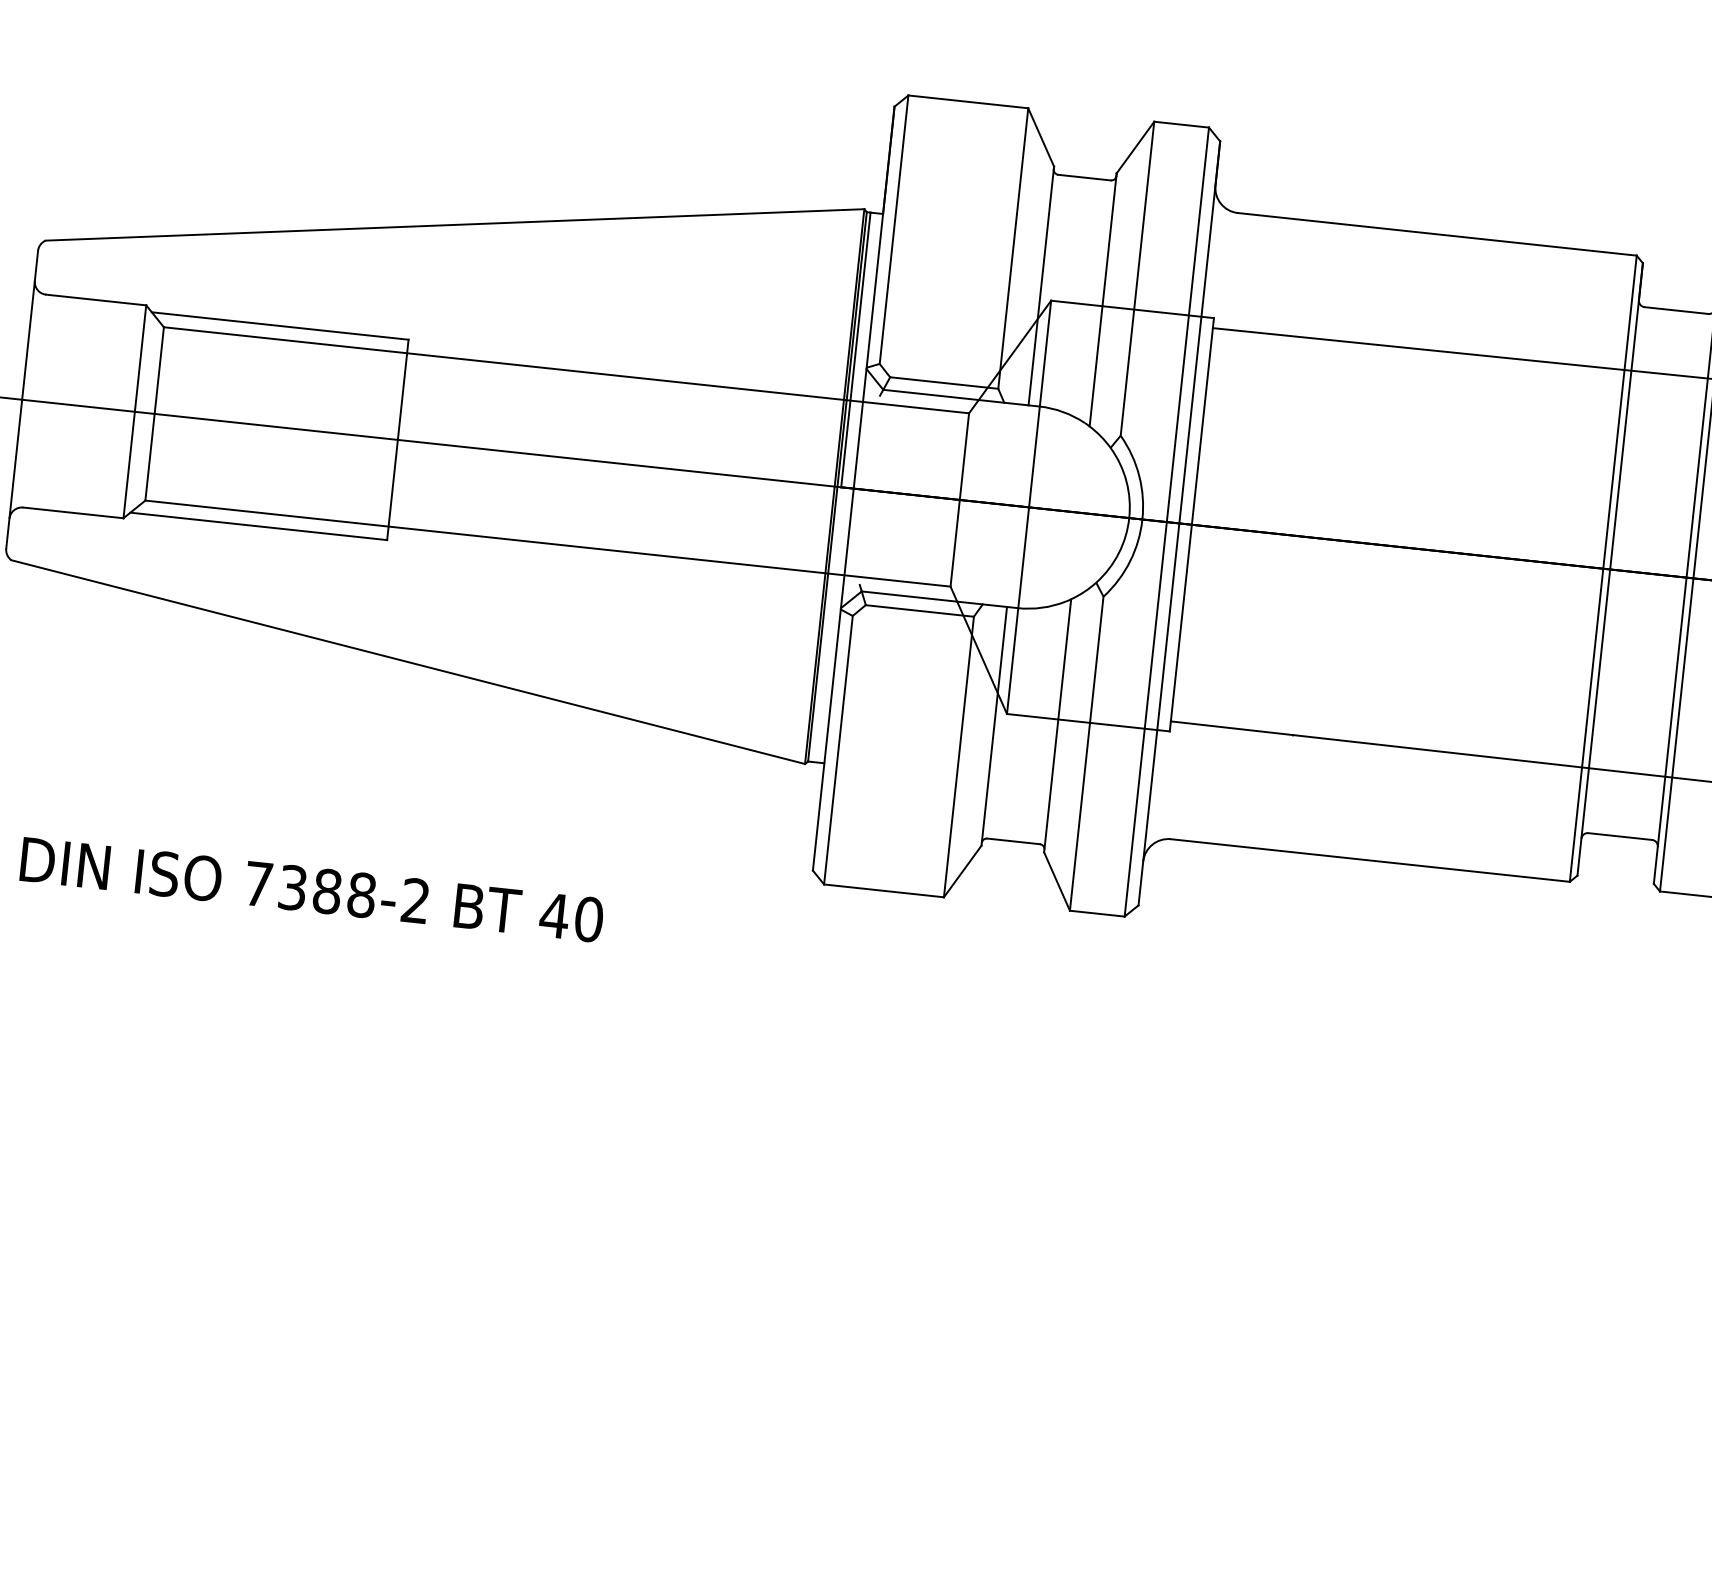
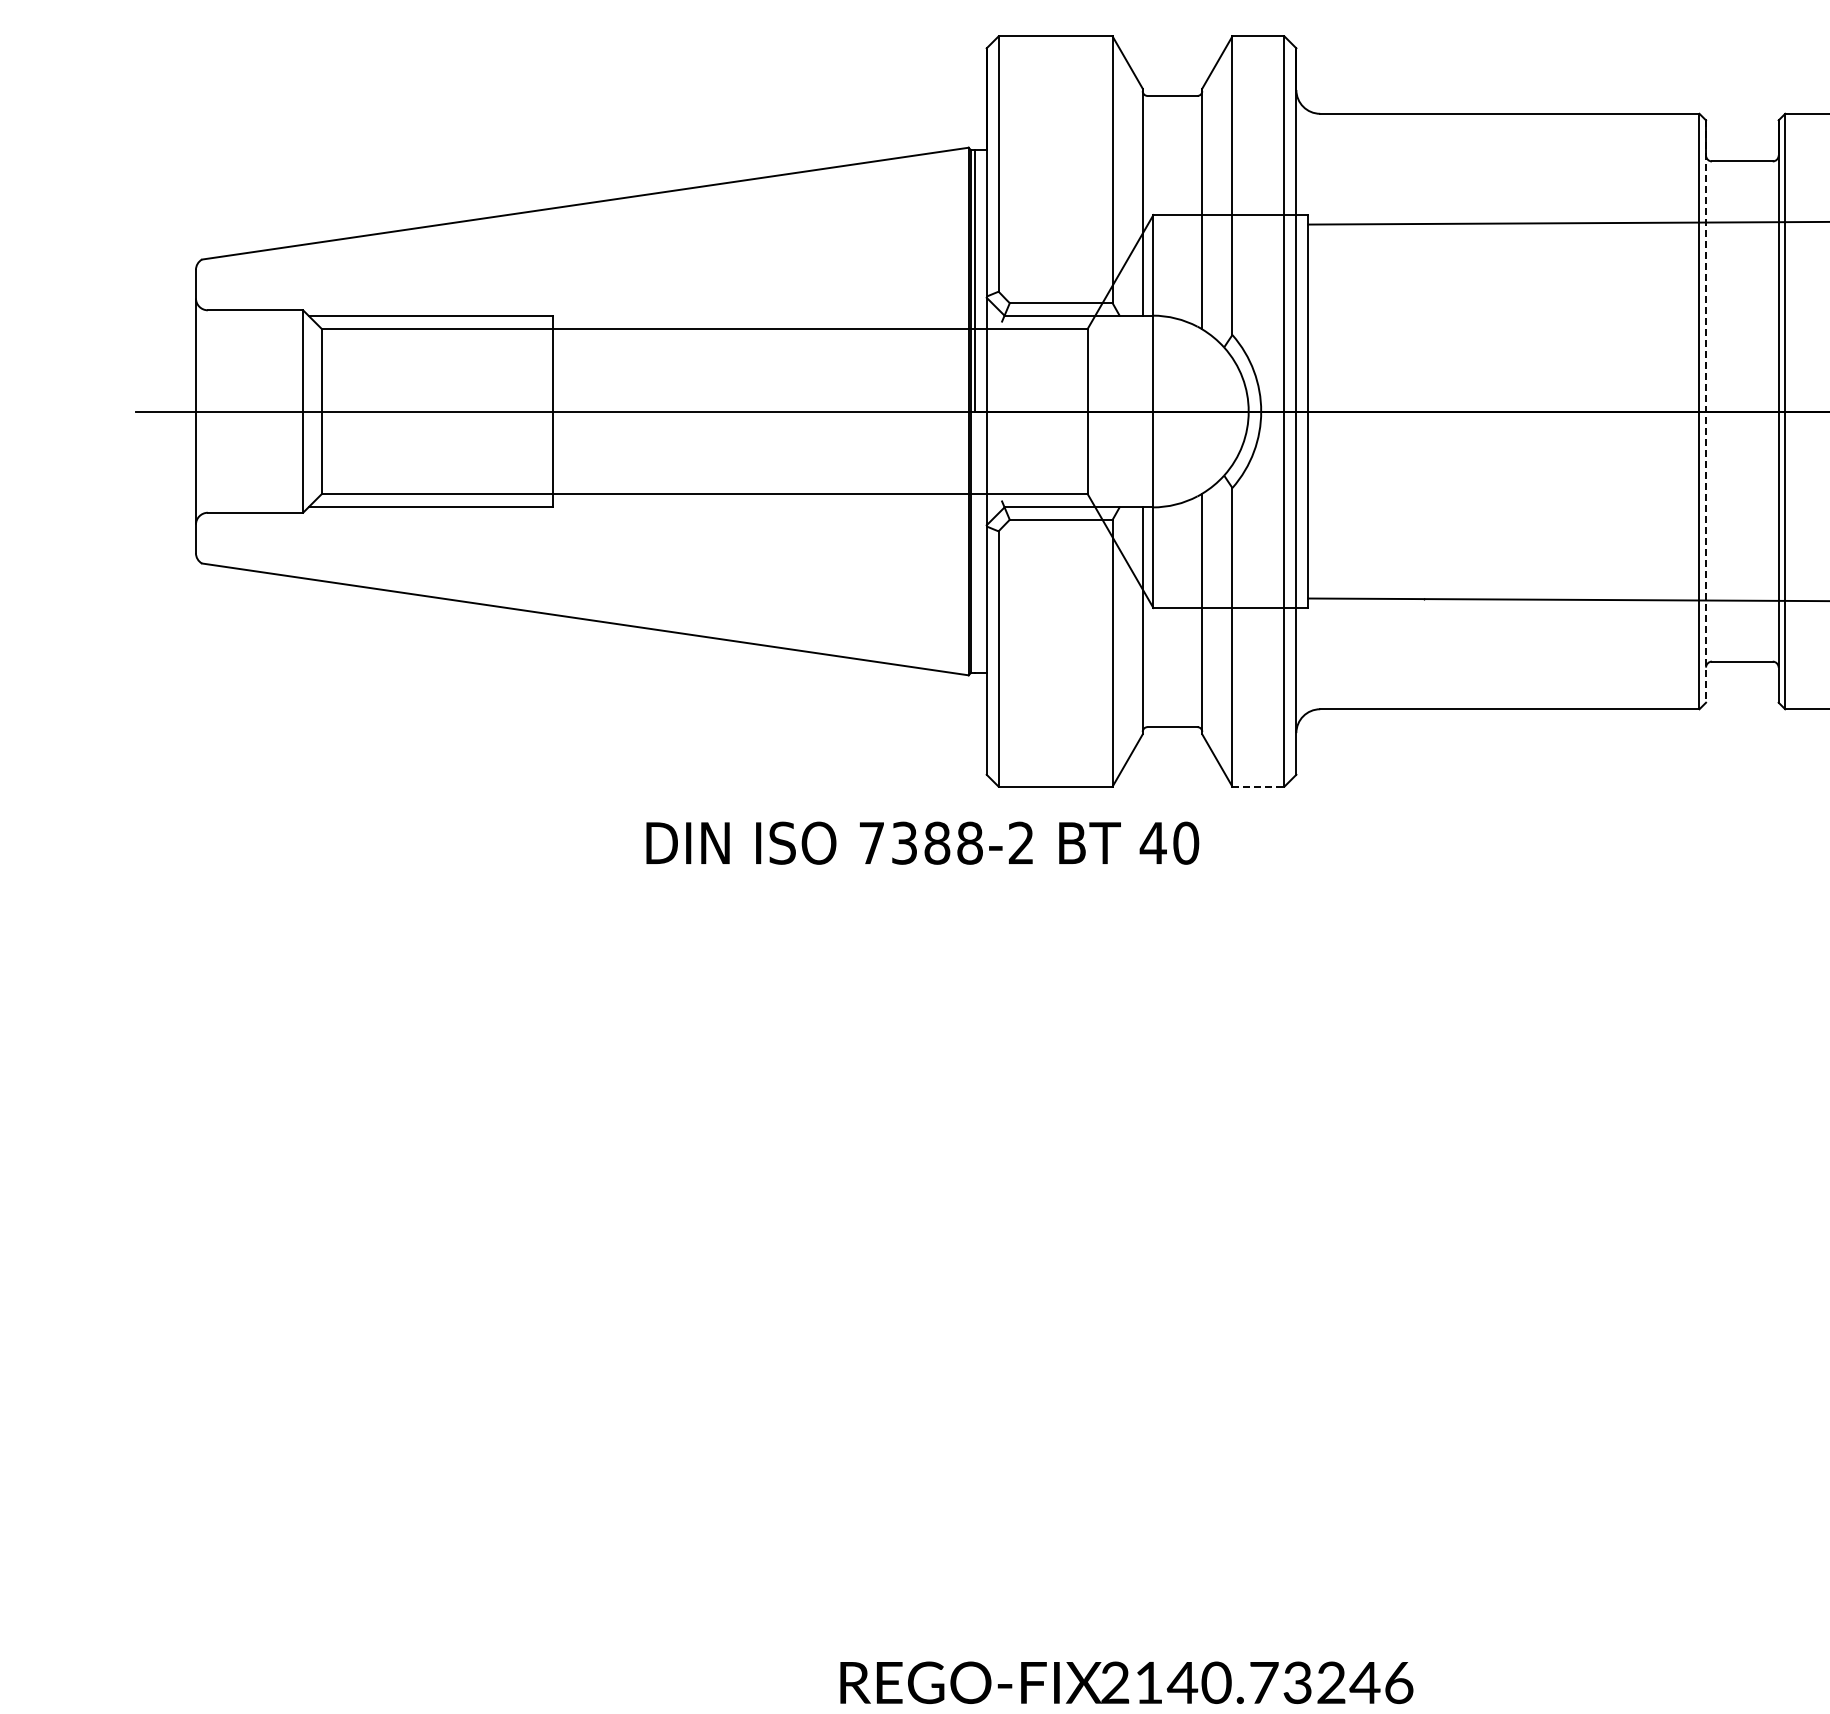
line: (1610, 570) -> (1706, 412), solid -> dashed
text: (311, 889) -> (922, 842), moved
line: (1097, 913) -> (1258, 786), solid -> dashed

